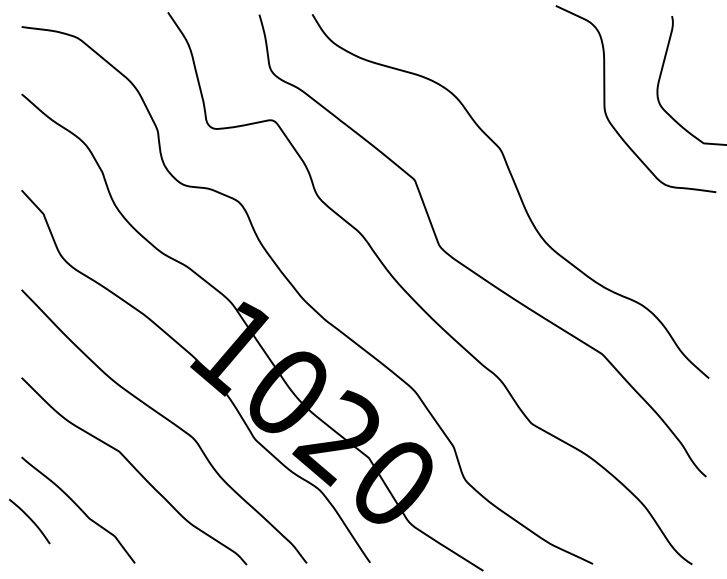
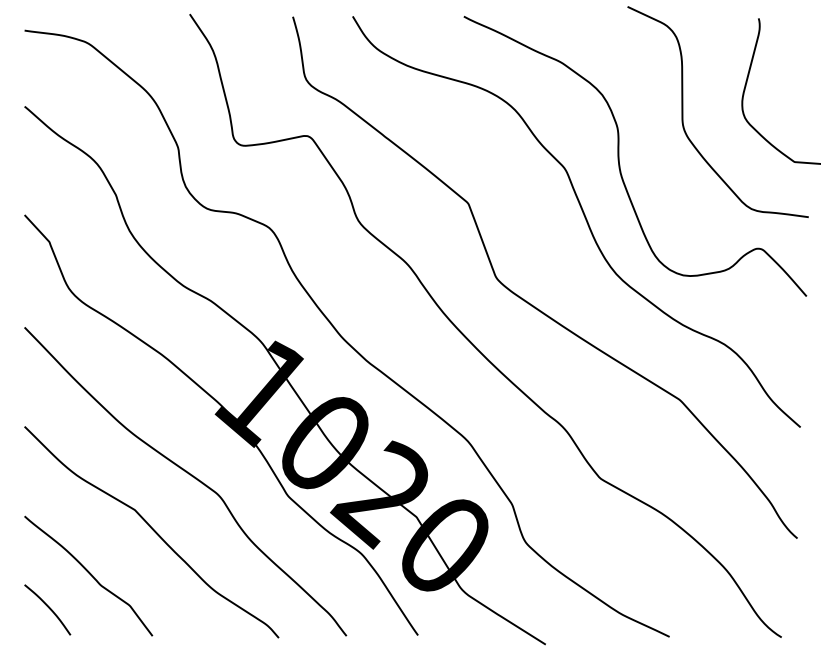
curve: (548, 138) -> (619, 156), added
curve: (30, 520) -> (48, 608), moved

